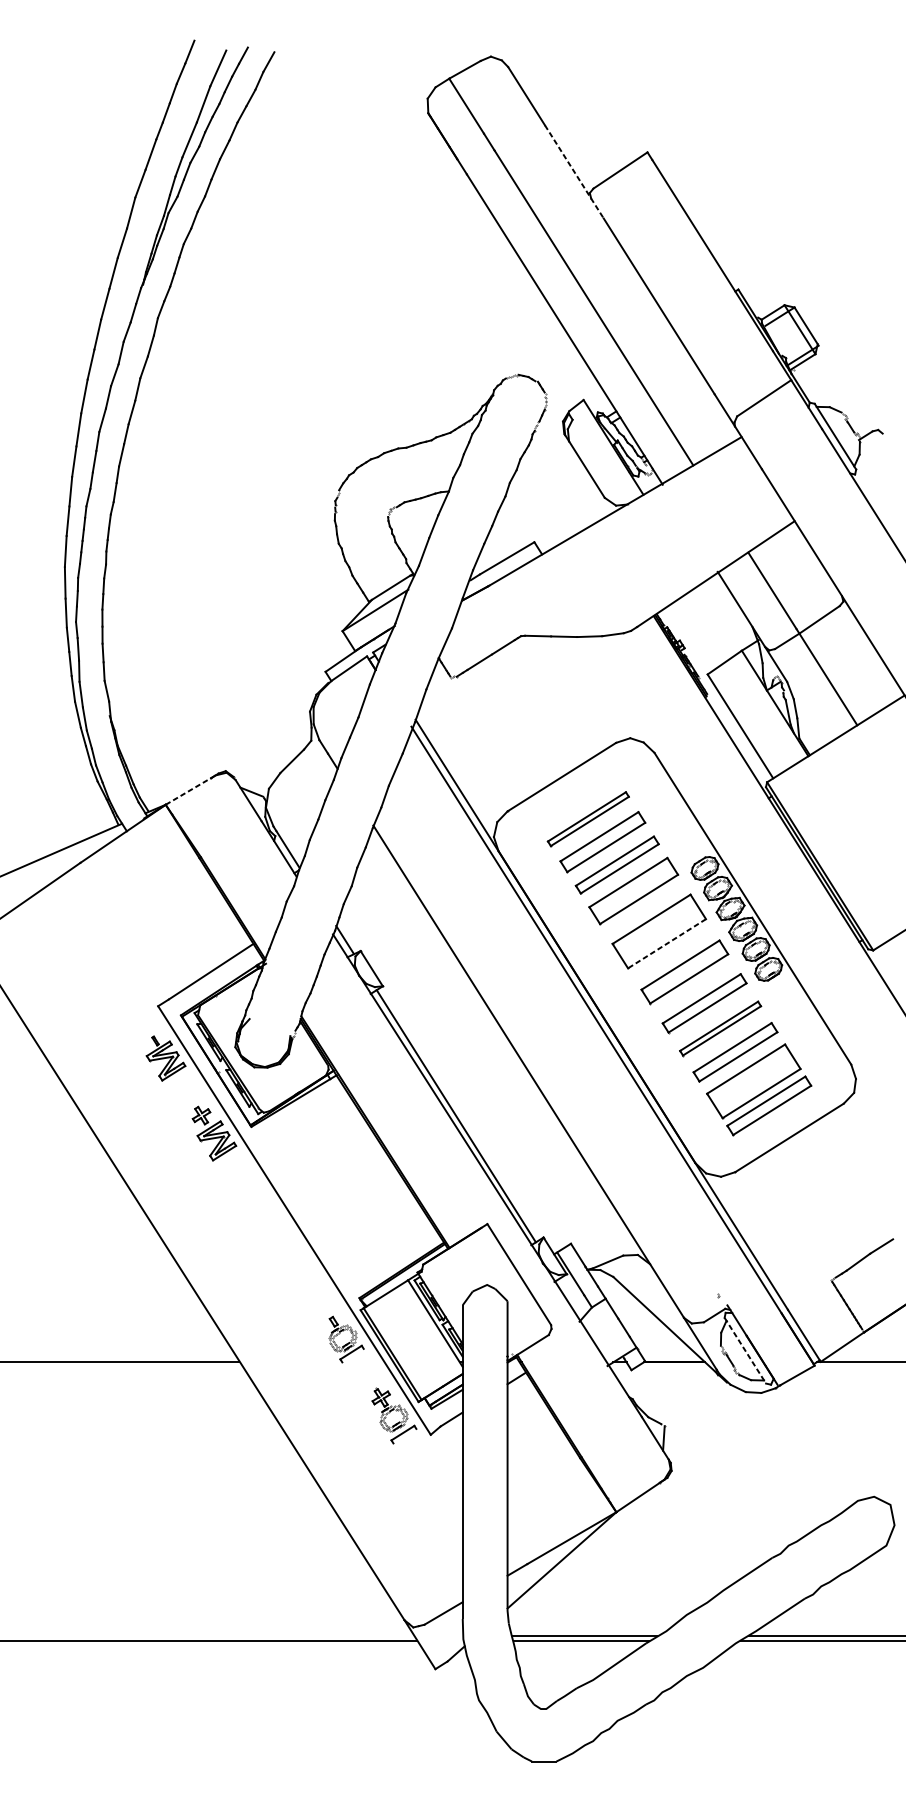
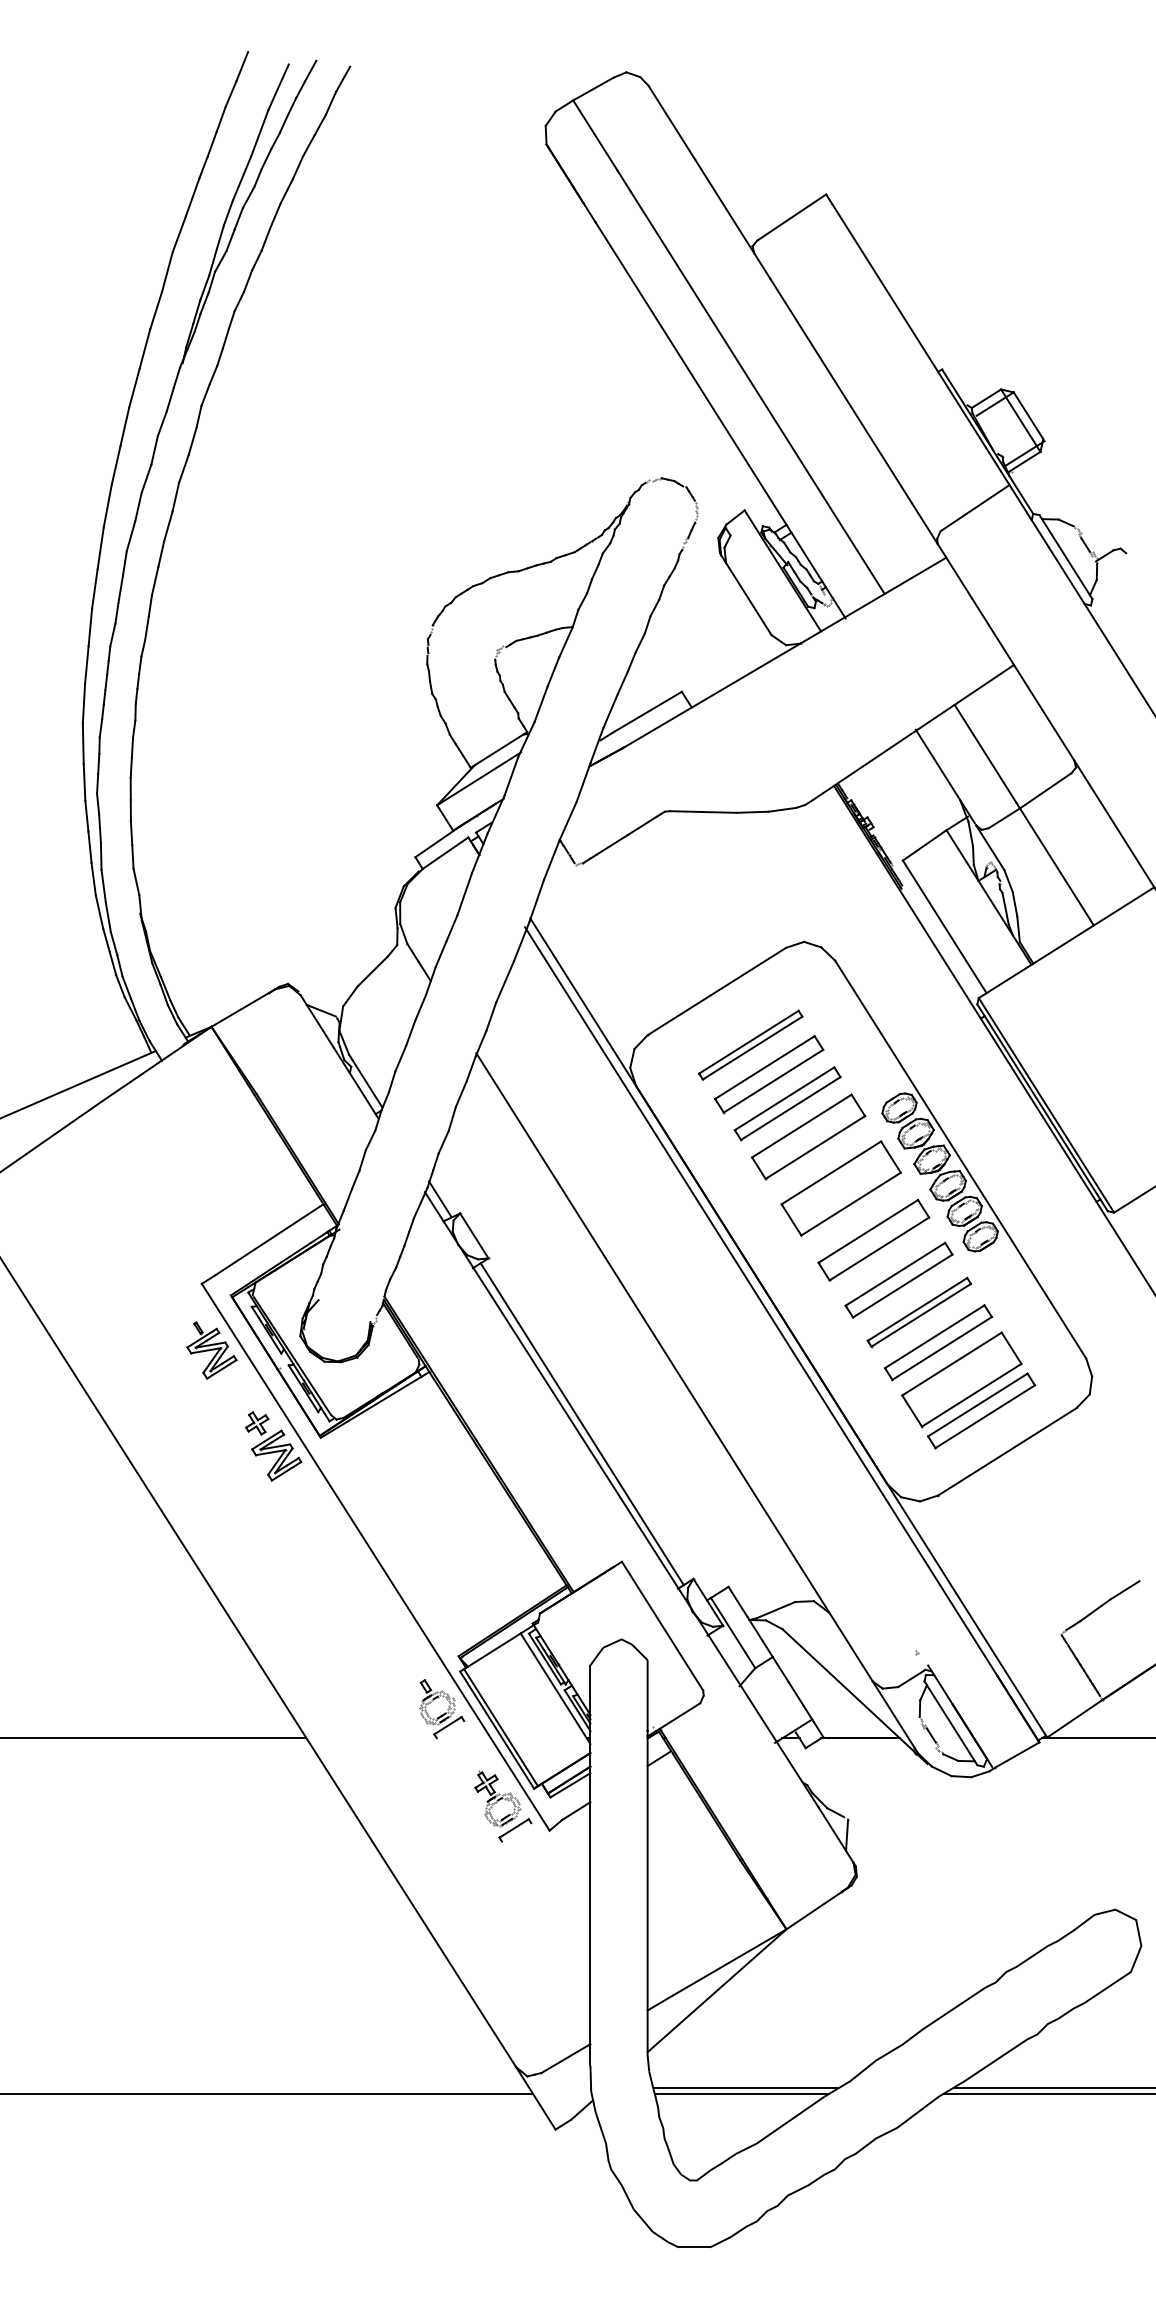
line: (574, 172) -> (733, 219), dashed -> solid
line: (190, 790) -> (243, 1008), dashed -> solid
line: (667, 944) -> (851, 1204), dashed -> solid
line: (744, 1350) -> (950, 1723), dashed -> solid

